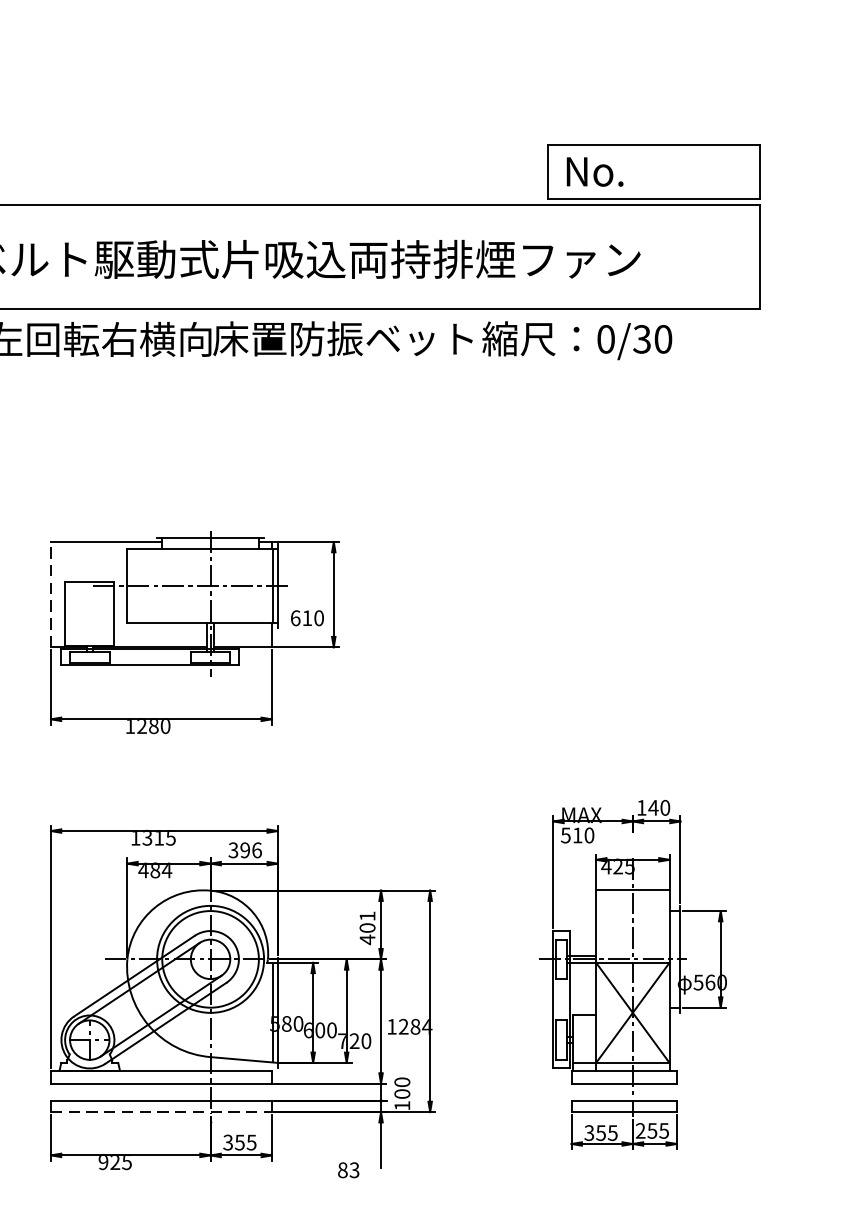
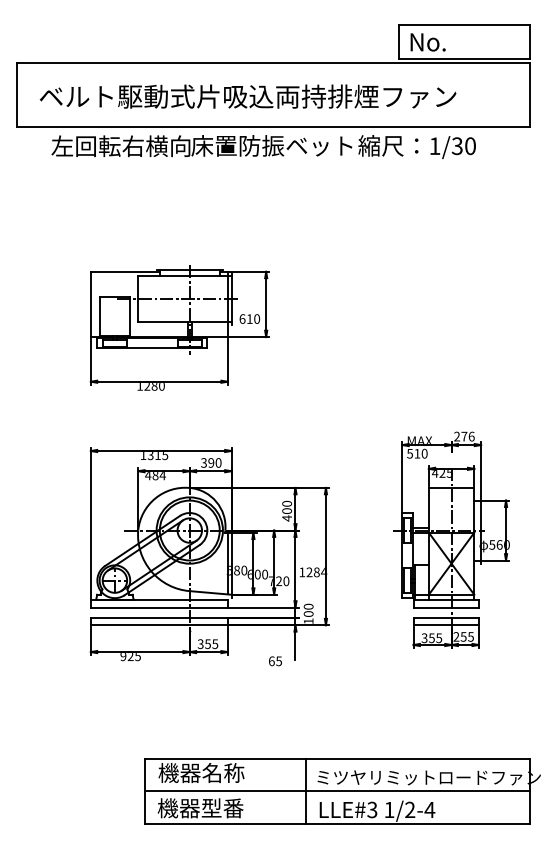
text: (605, 339) -> (434, 146), 0/30 -> 1/30
line: (50, 594) -> (90, 304), dashed -> solid
text: (653, 807) -> (464, 436), 140 -> 276
text: (256, 849) -> (218, 462), 396 -> 390
text: (366, 915) -> (286, 503), 401 -> 400
line: (161, 1112) -> (159, 625), dashed -> solid
text: (347, 1168) -> (274, 660), 83 -> 65

